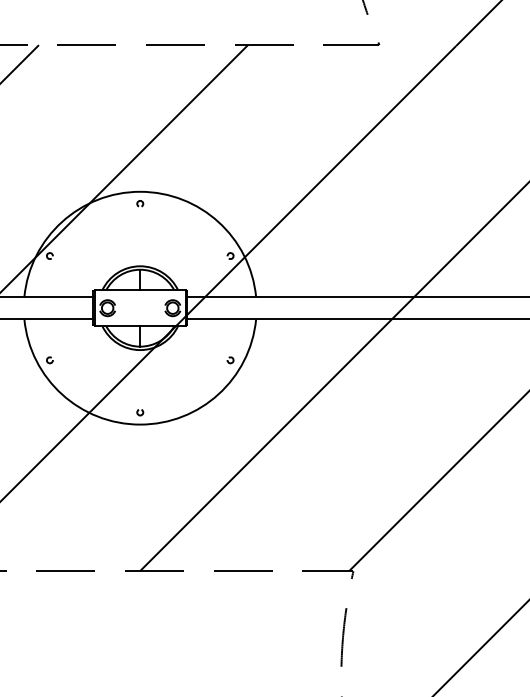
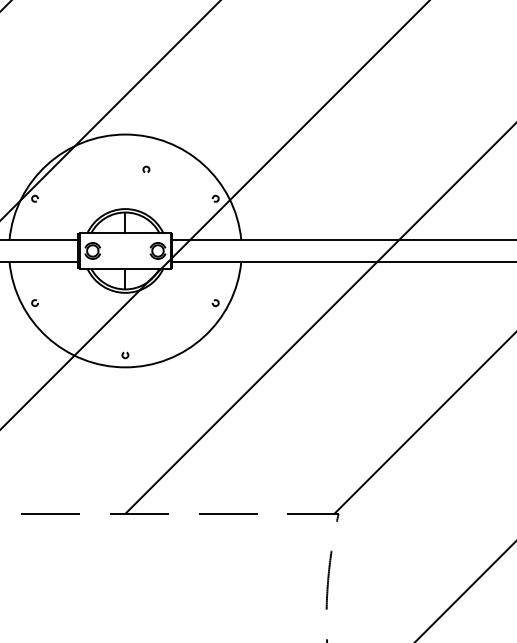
arc: (141, 202) -> (147, 168), moved

